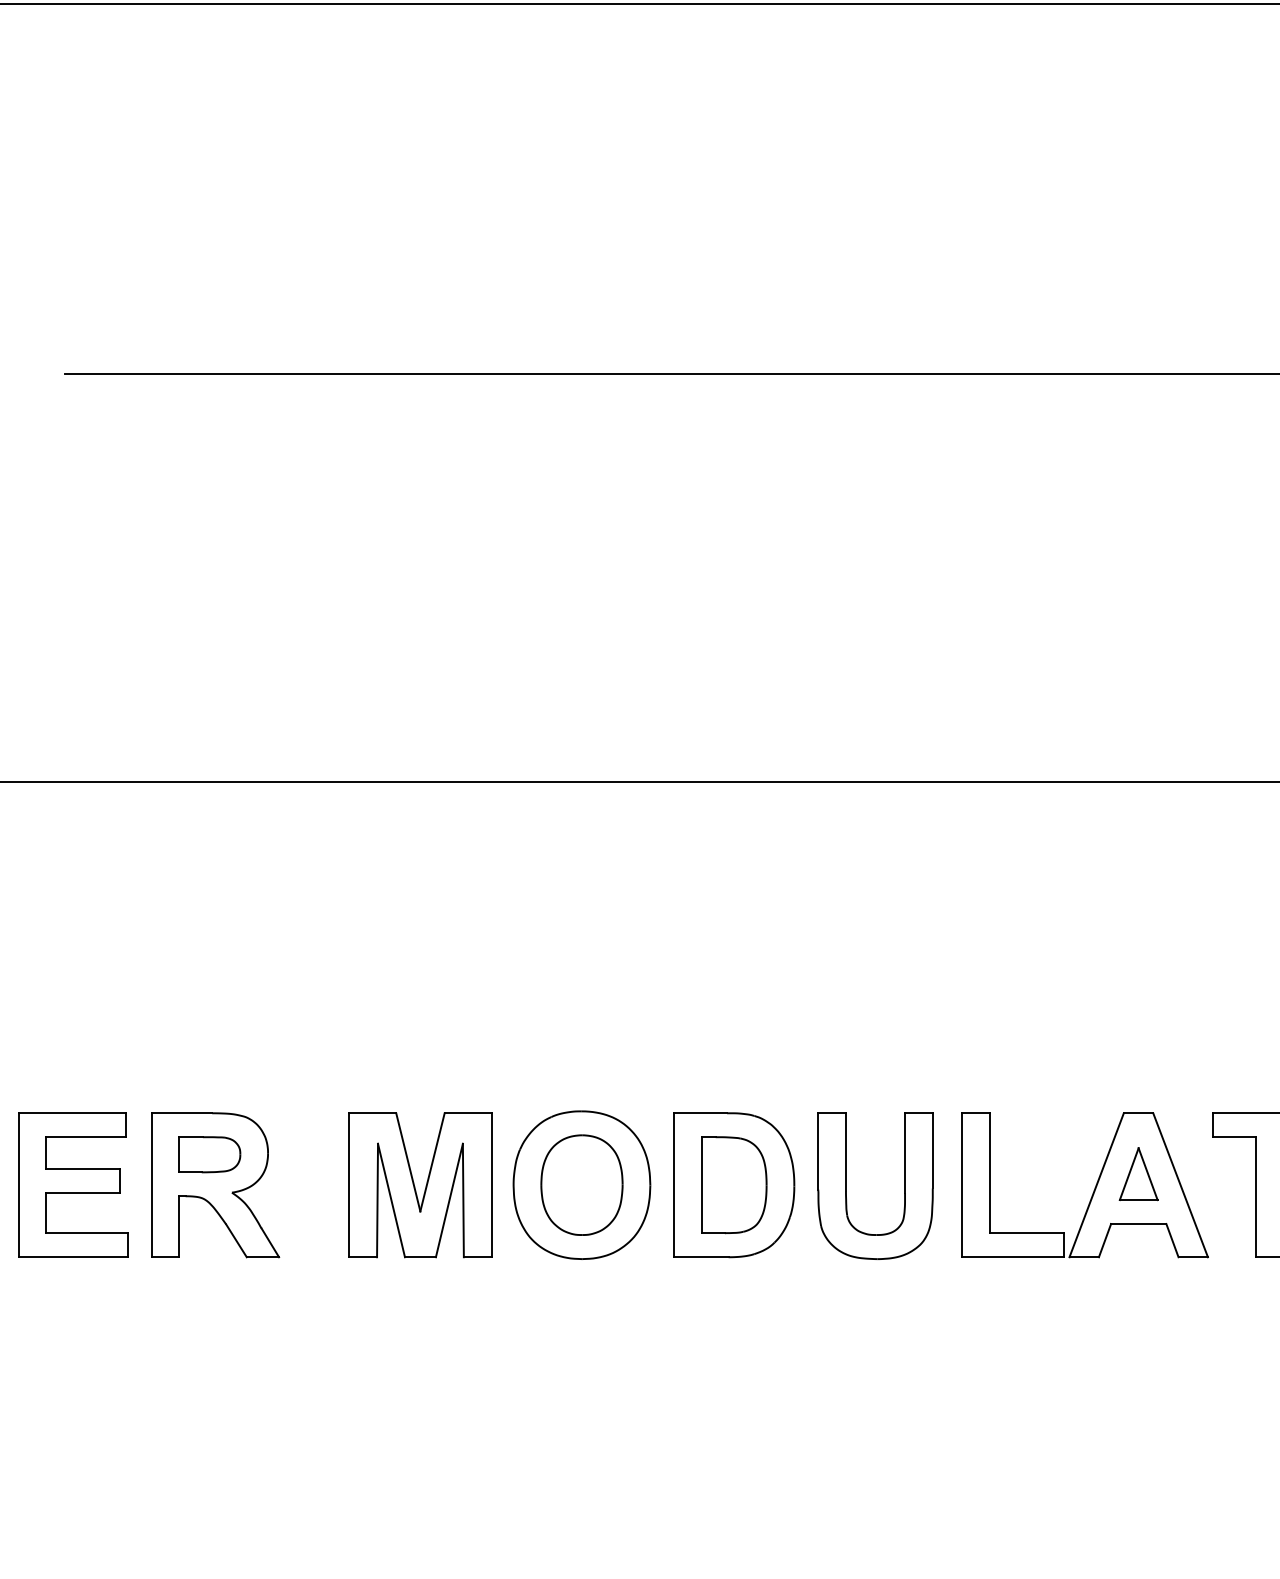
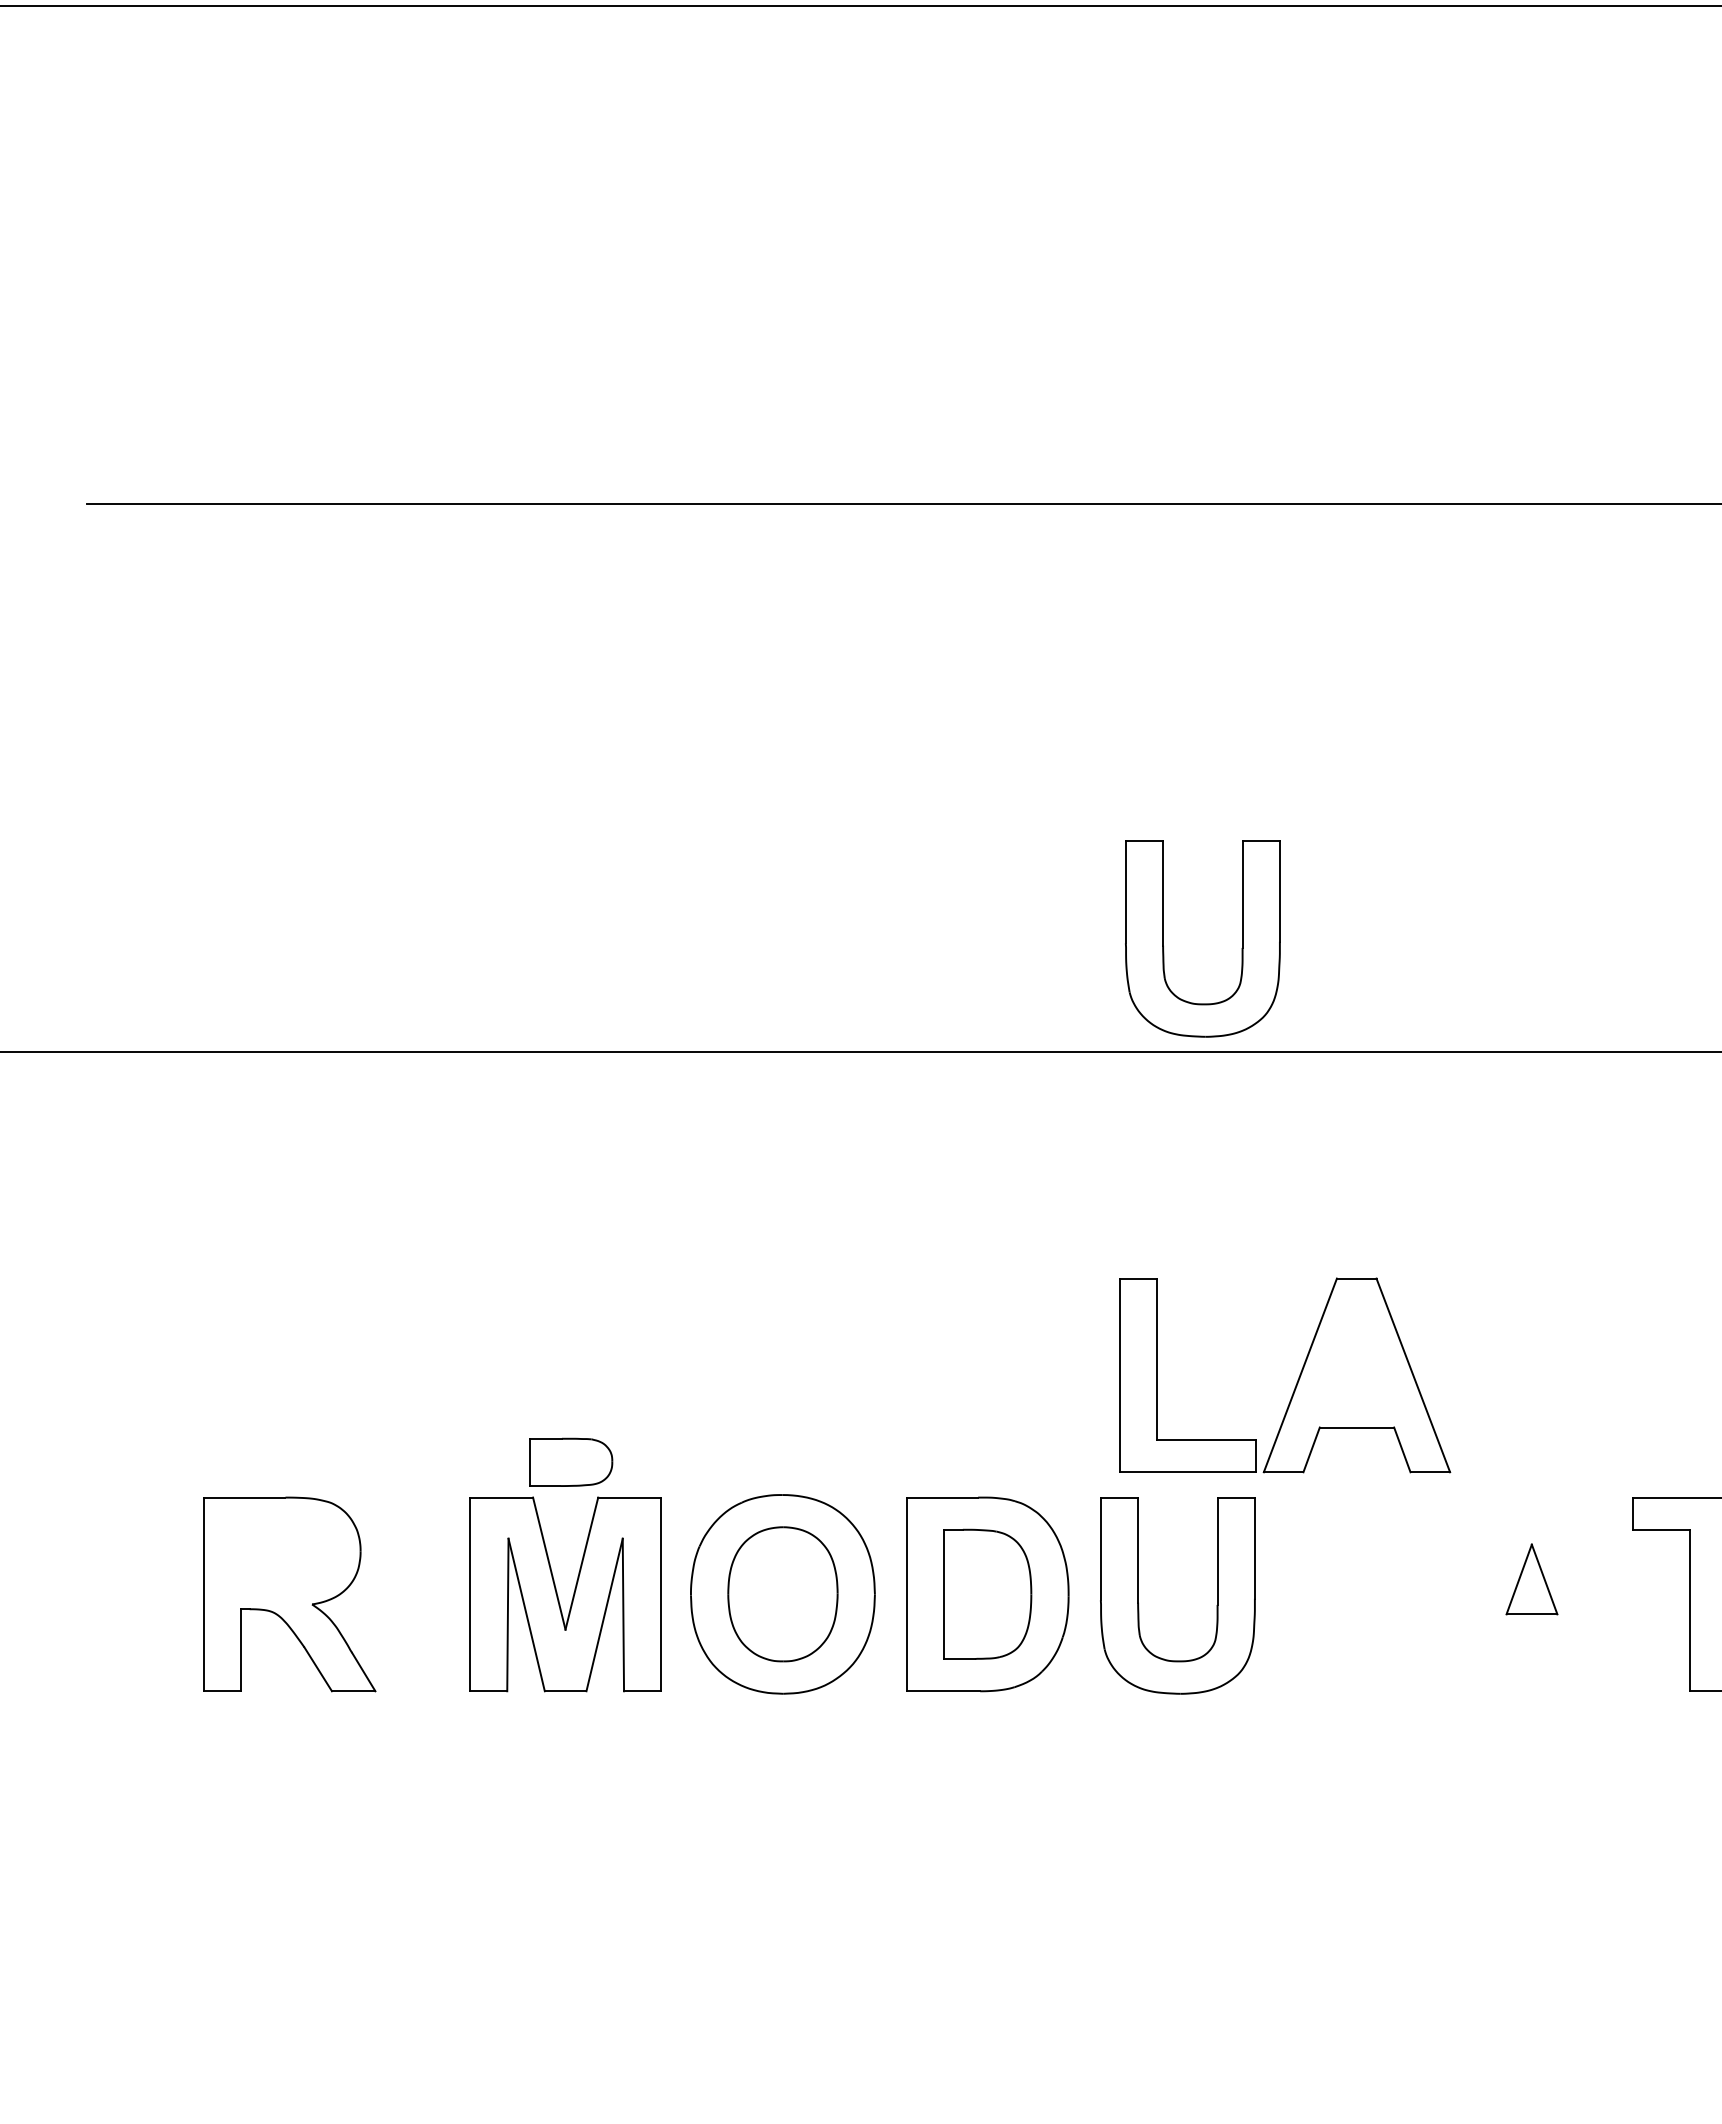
part: (864, 697) -> (1163, 938), added
part: (210, 1154) -> (571, 1461), moved
part: (73, 1185) -> (98, 1594), removed
part: (1094, 1188) -> (1297, 1379), moved

